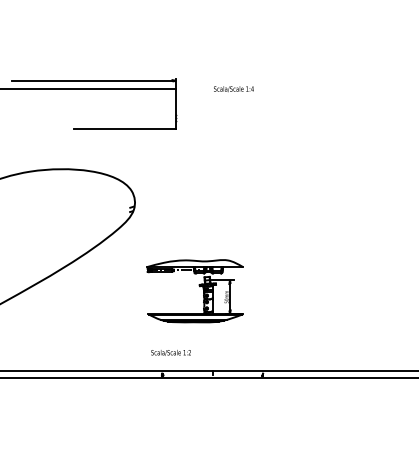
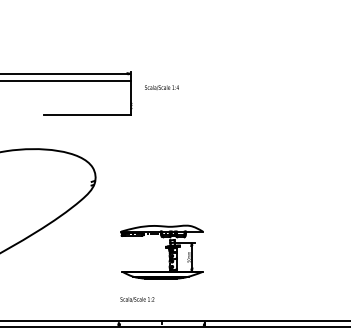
text: (233, 89) -> (161, 88), moved
part: (199, 287) -> (165, 249), moved
text: (170, 352) -> (136, 299), moved

